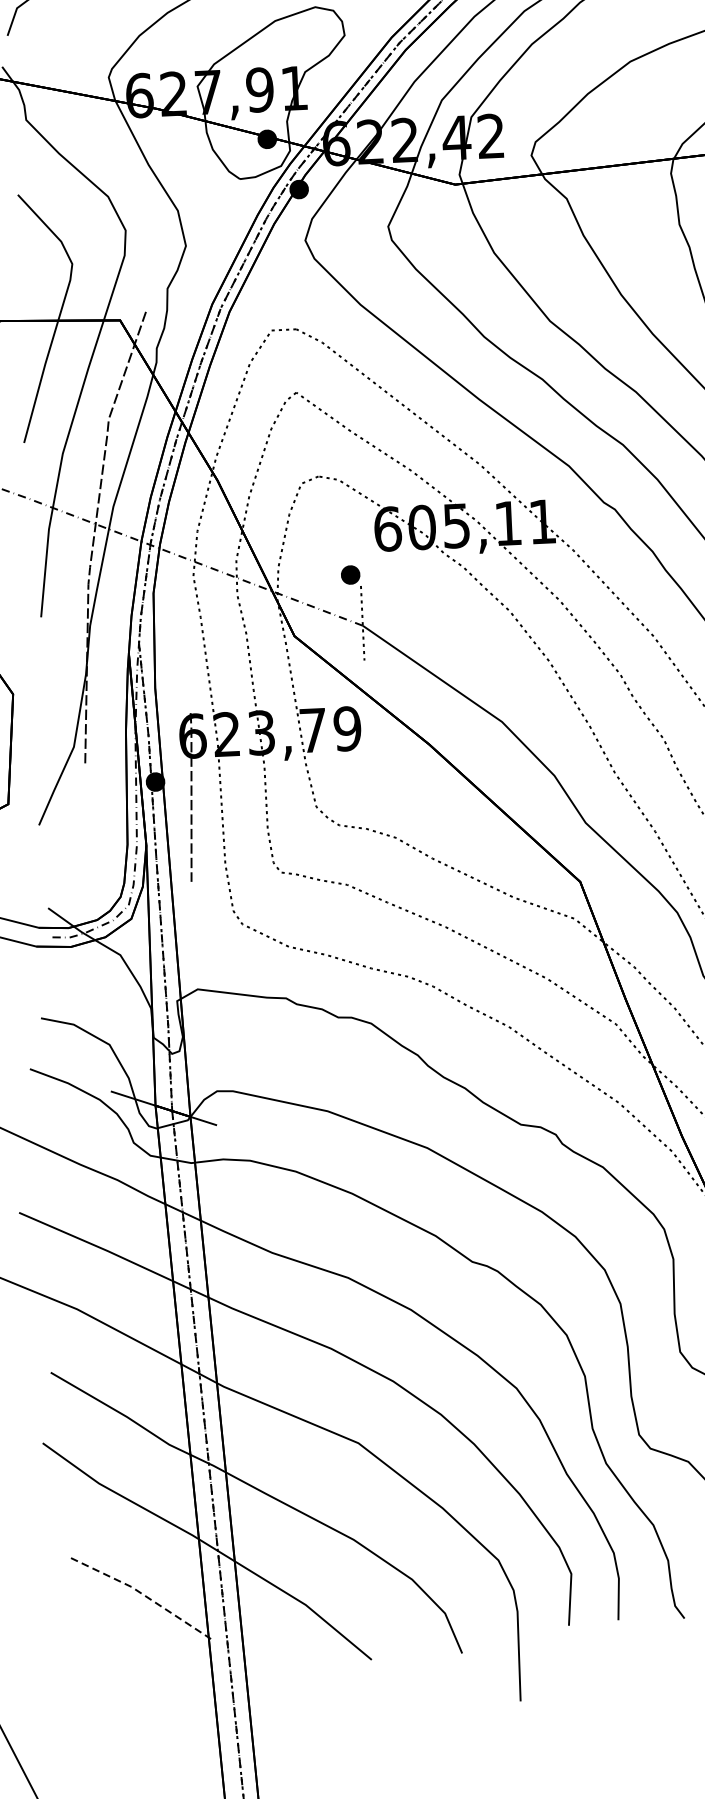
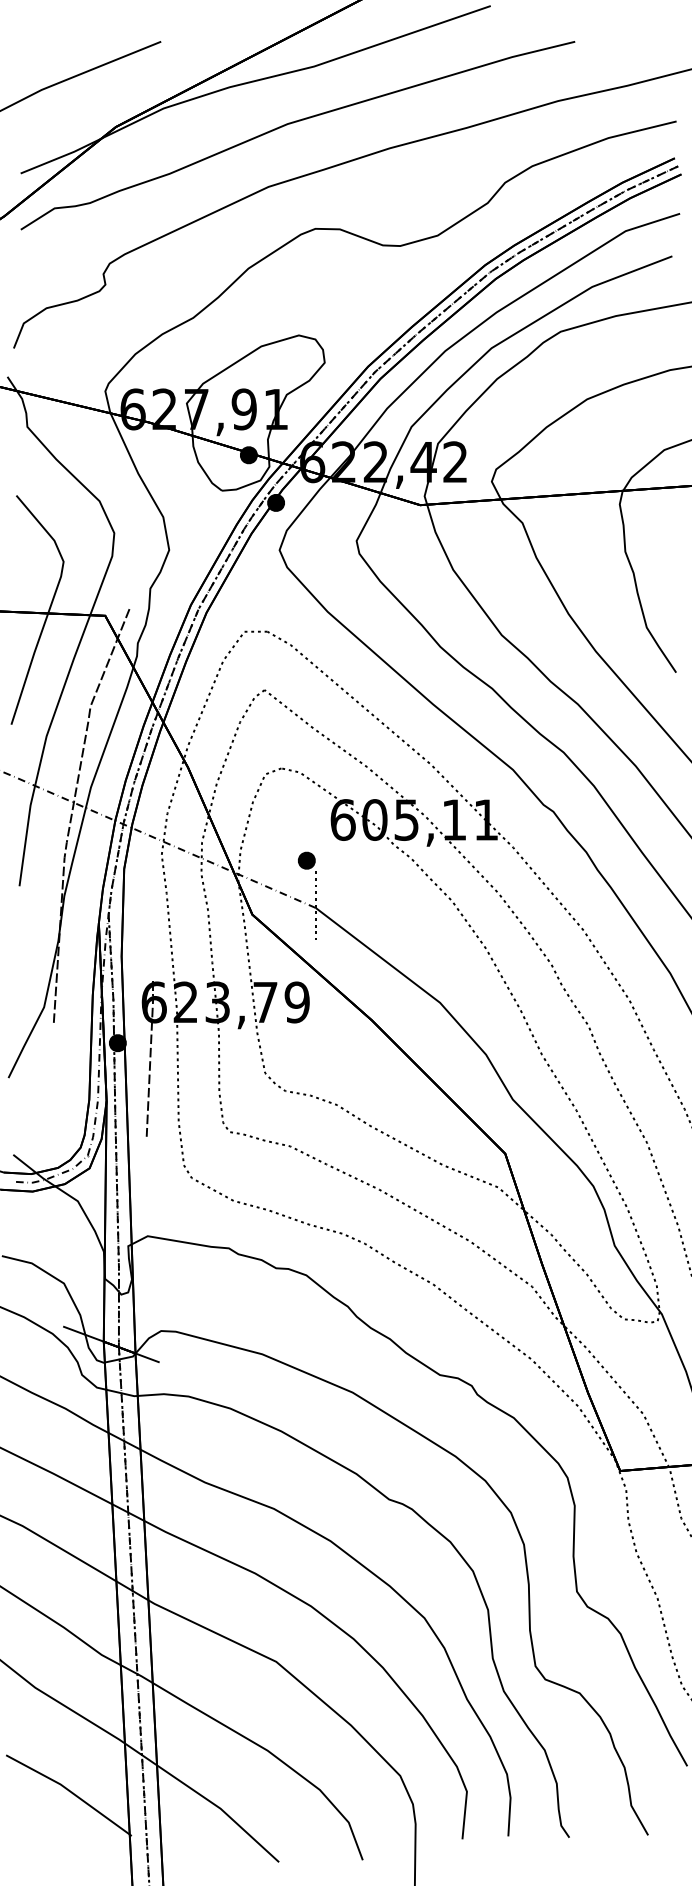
line: (143, 1595) -> (71, 1792), dashed -> solid

